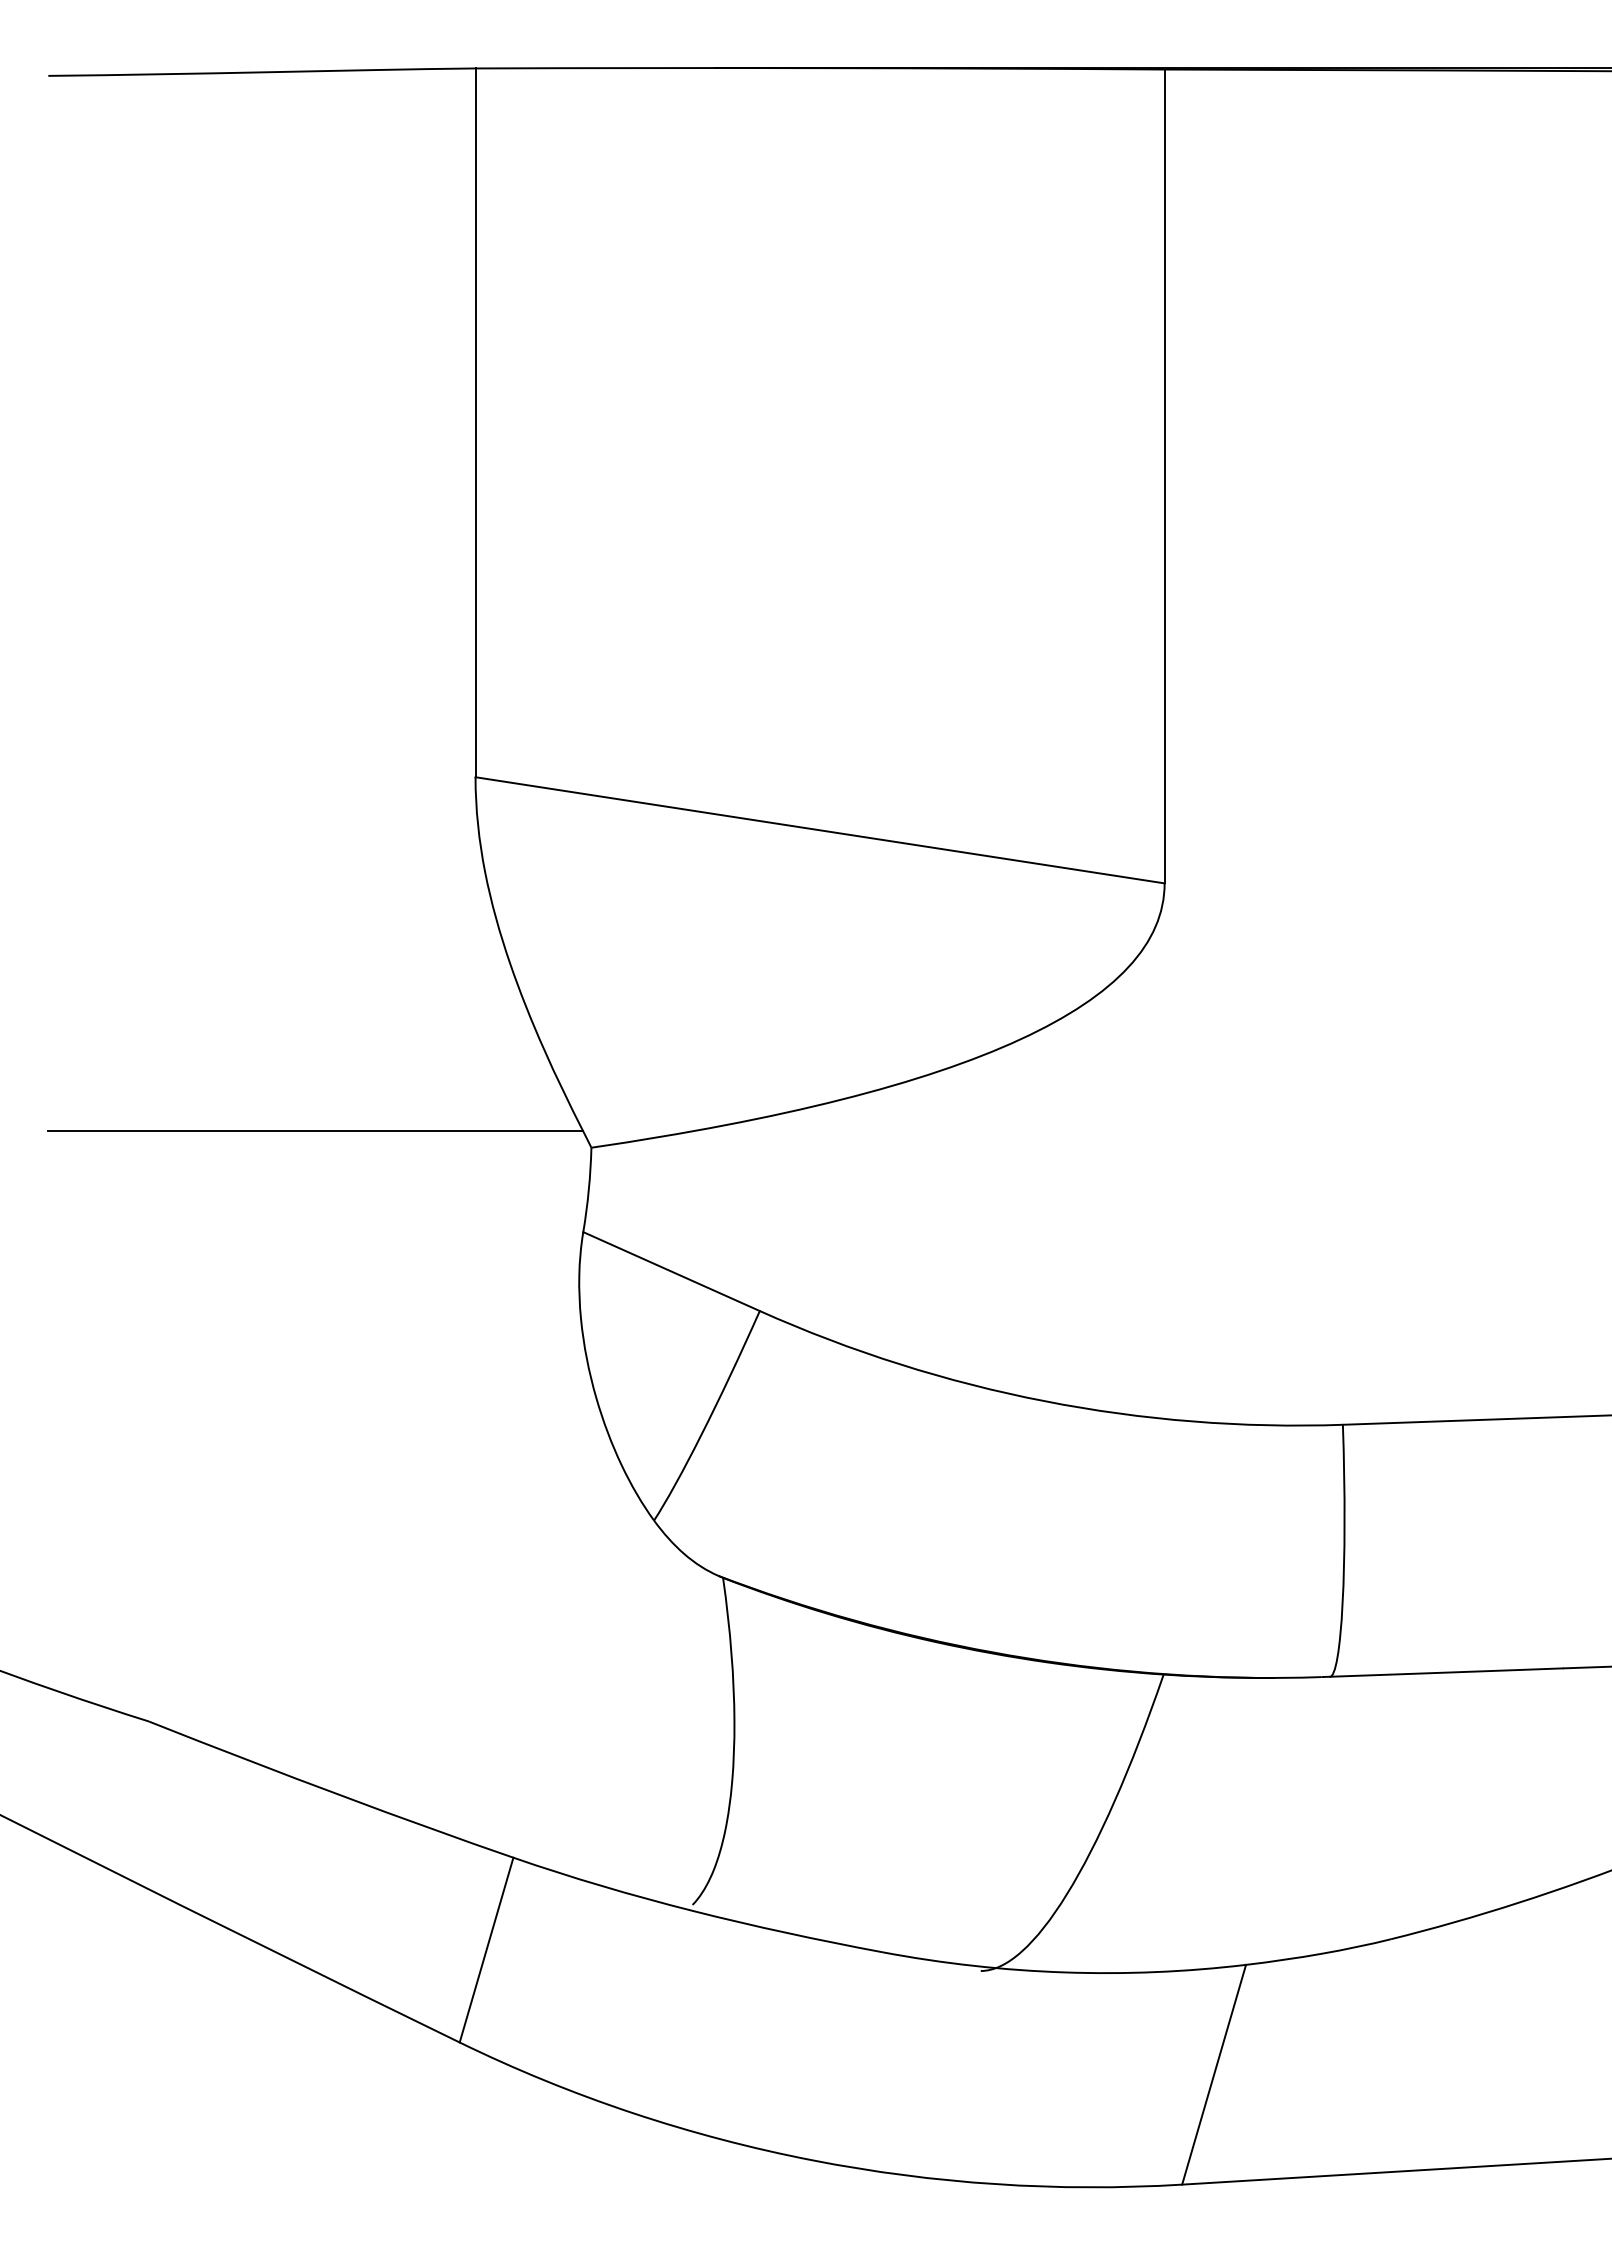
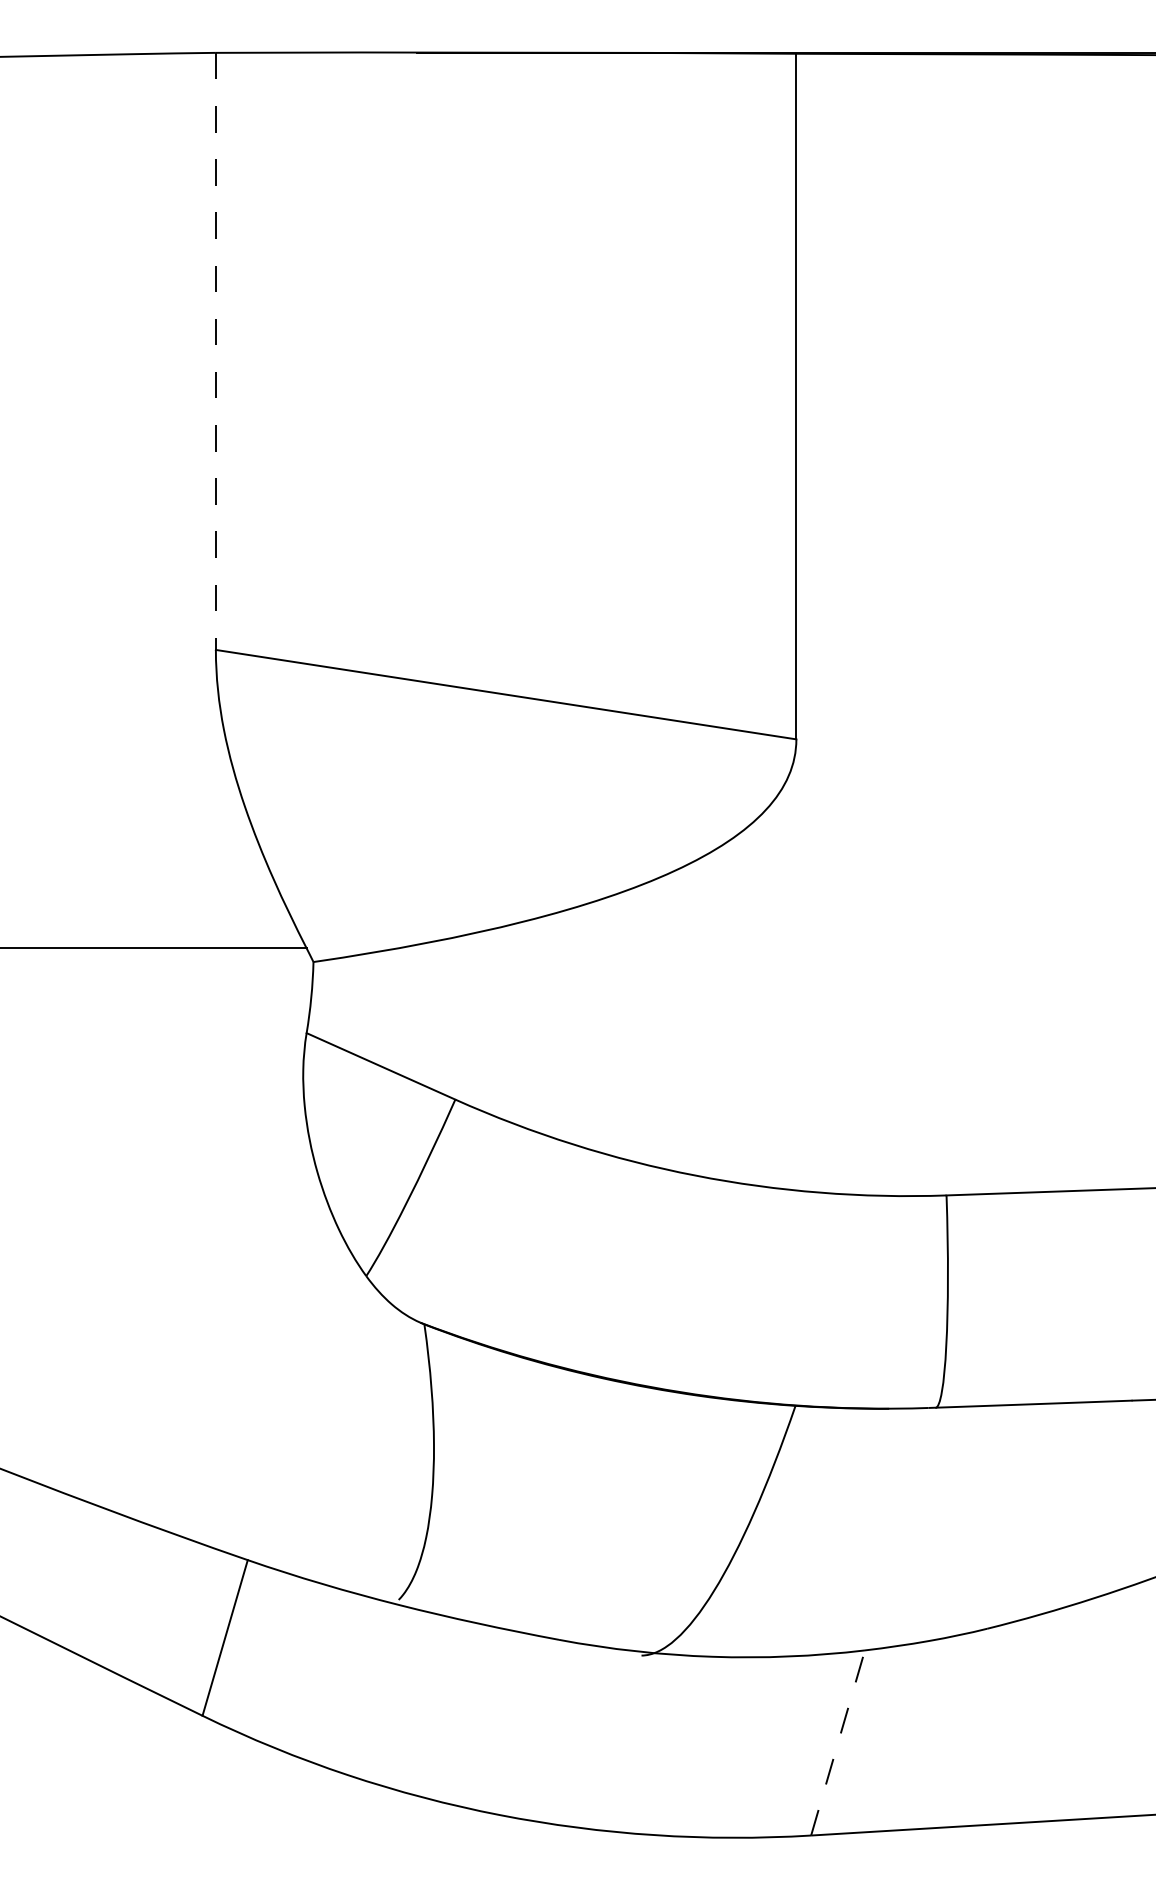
line: (475, 423) -> (215, 351), solid -> dashed
line: (1214, 2074) -> (838, 1742), solid -> dashed

